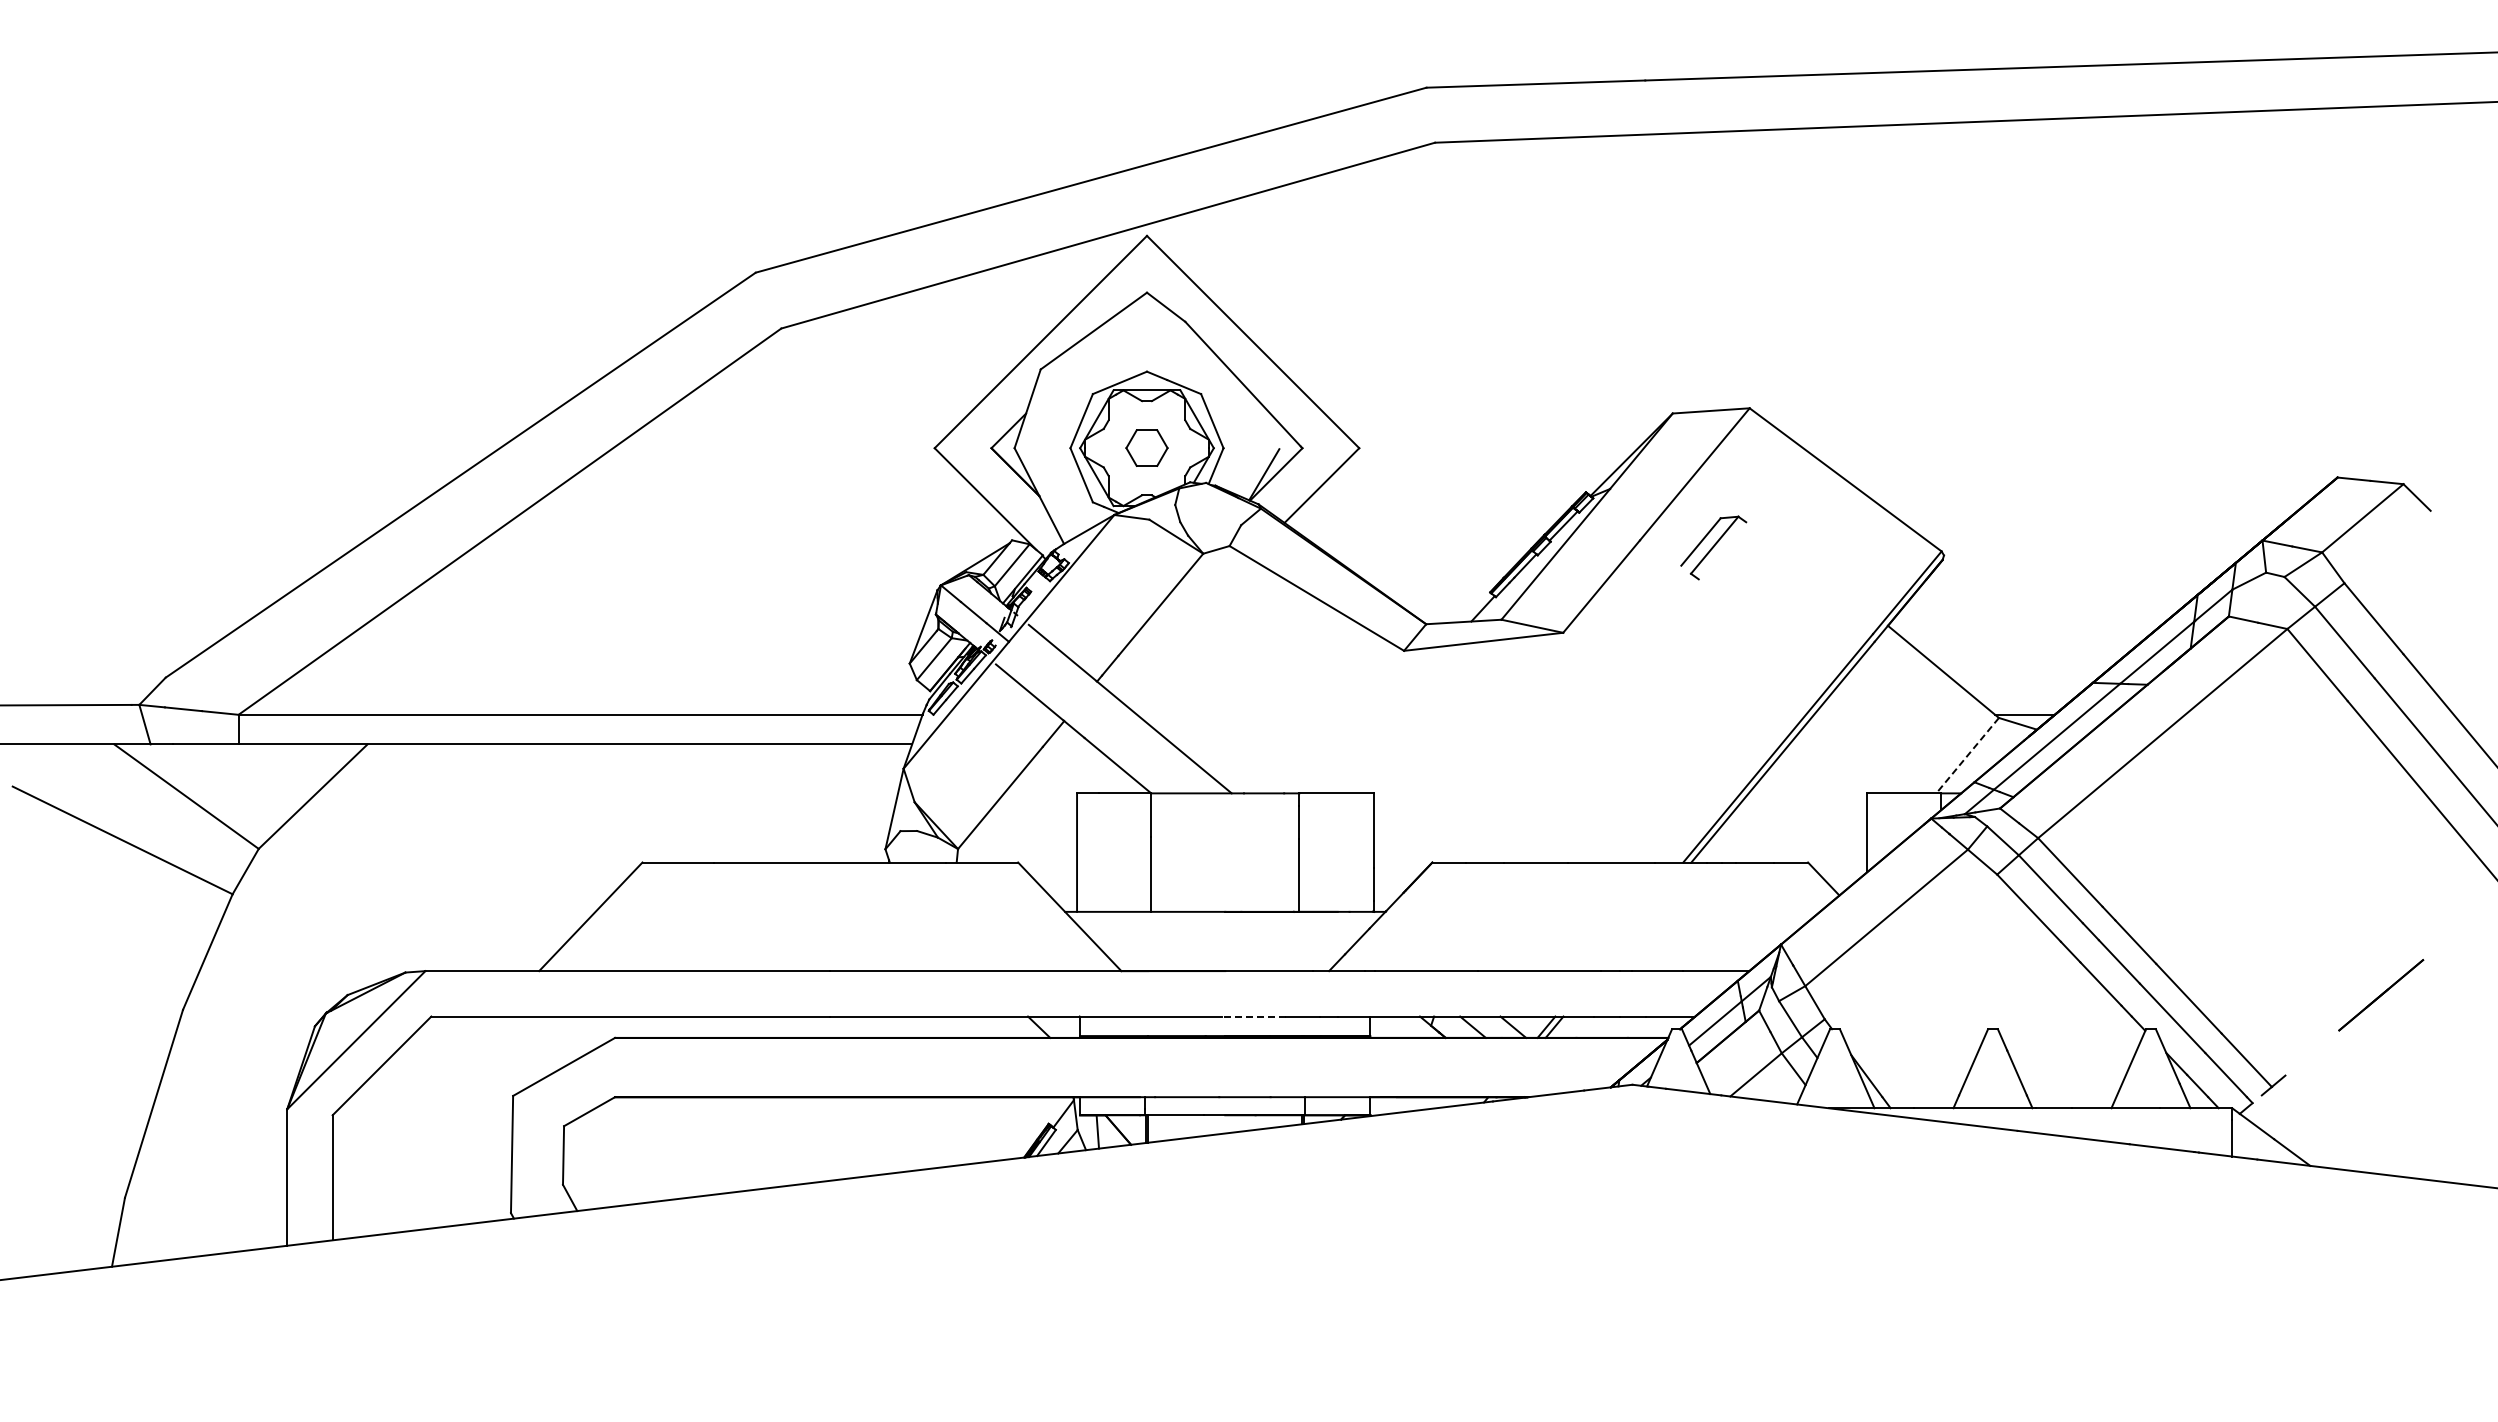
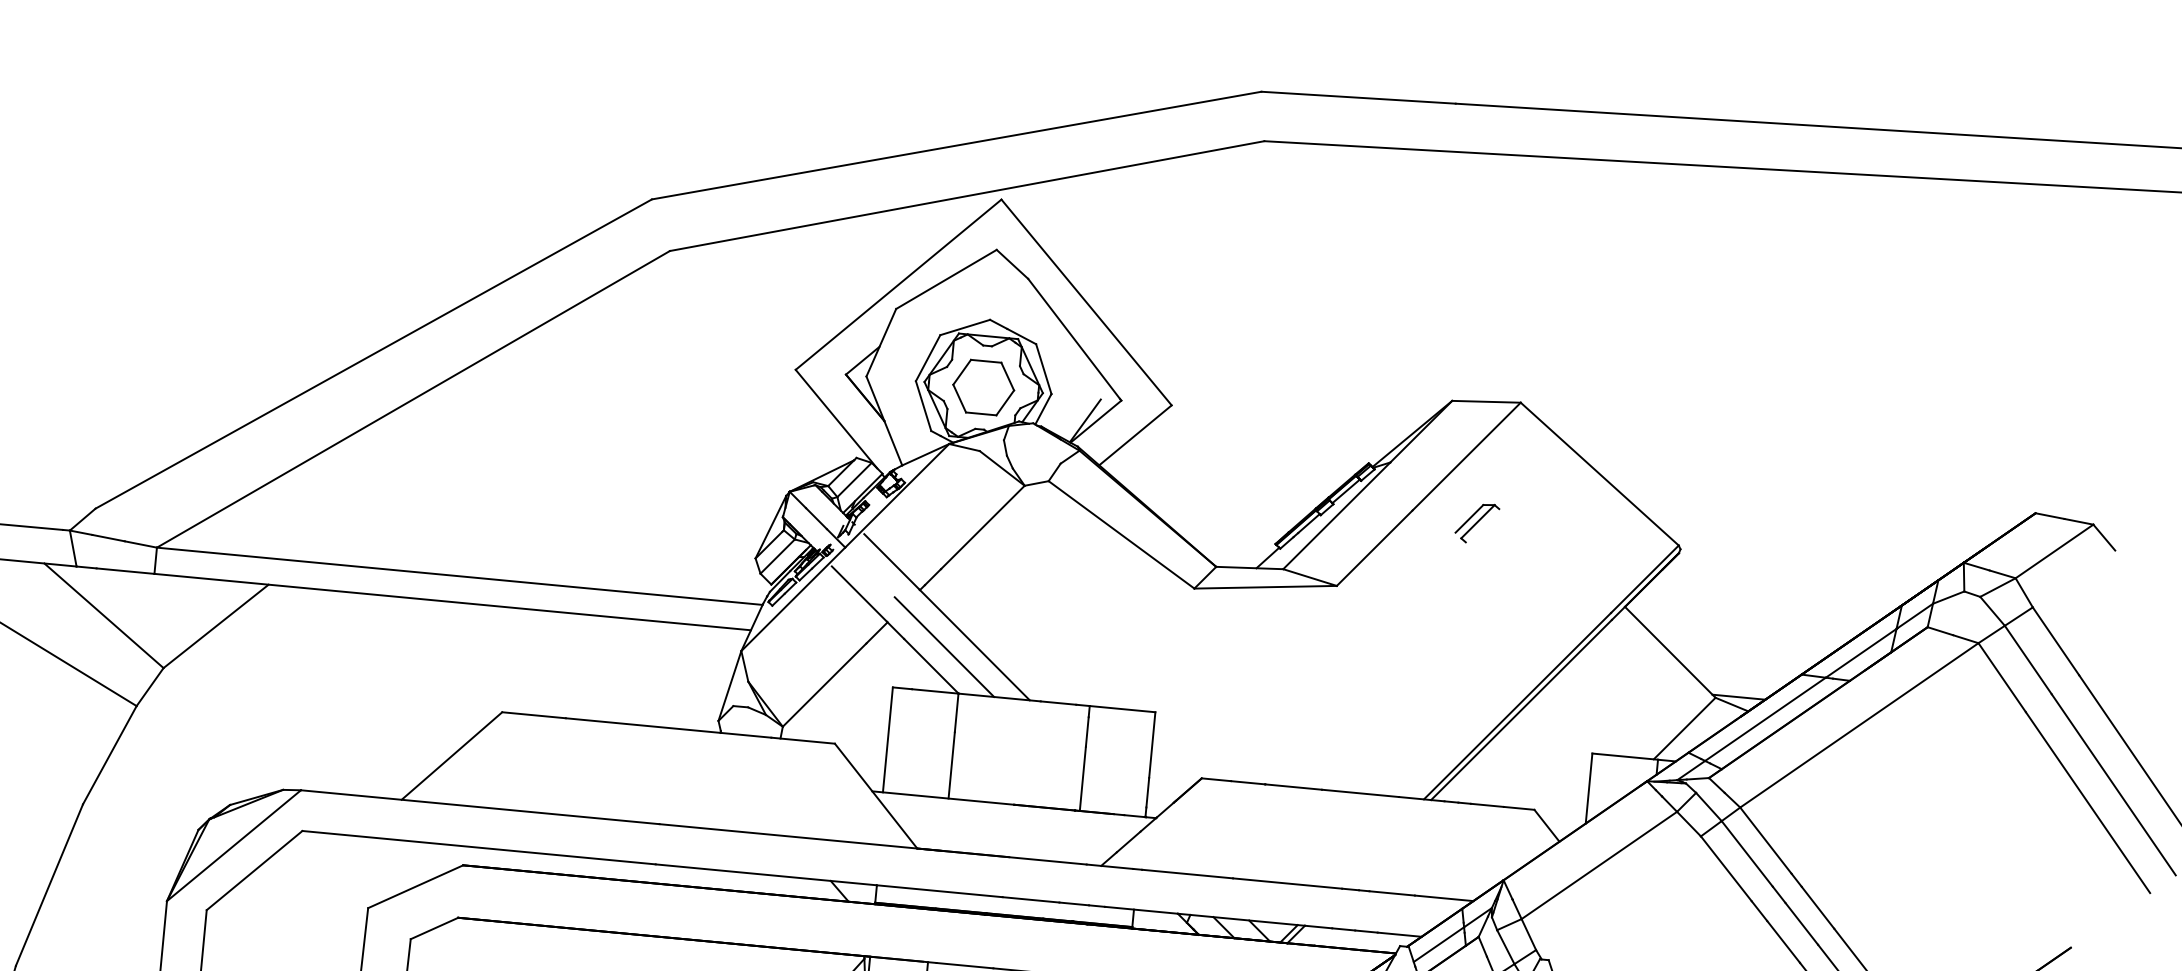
part: (1146, 447) -> (983, 386), size x1.67
part: (1713, 547) -> (1477, 522), size x0.71
line: (1130, 742) -> (944, 646), added
line: (1967, 756) -> (1684, 729), dashed -> solid
line: (1253, 1016) -> (1030, 899), dashed -> solid

